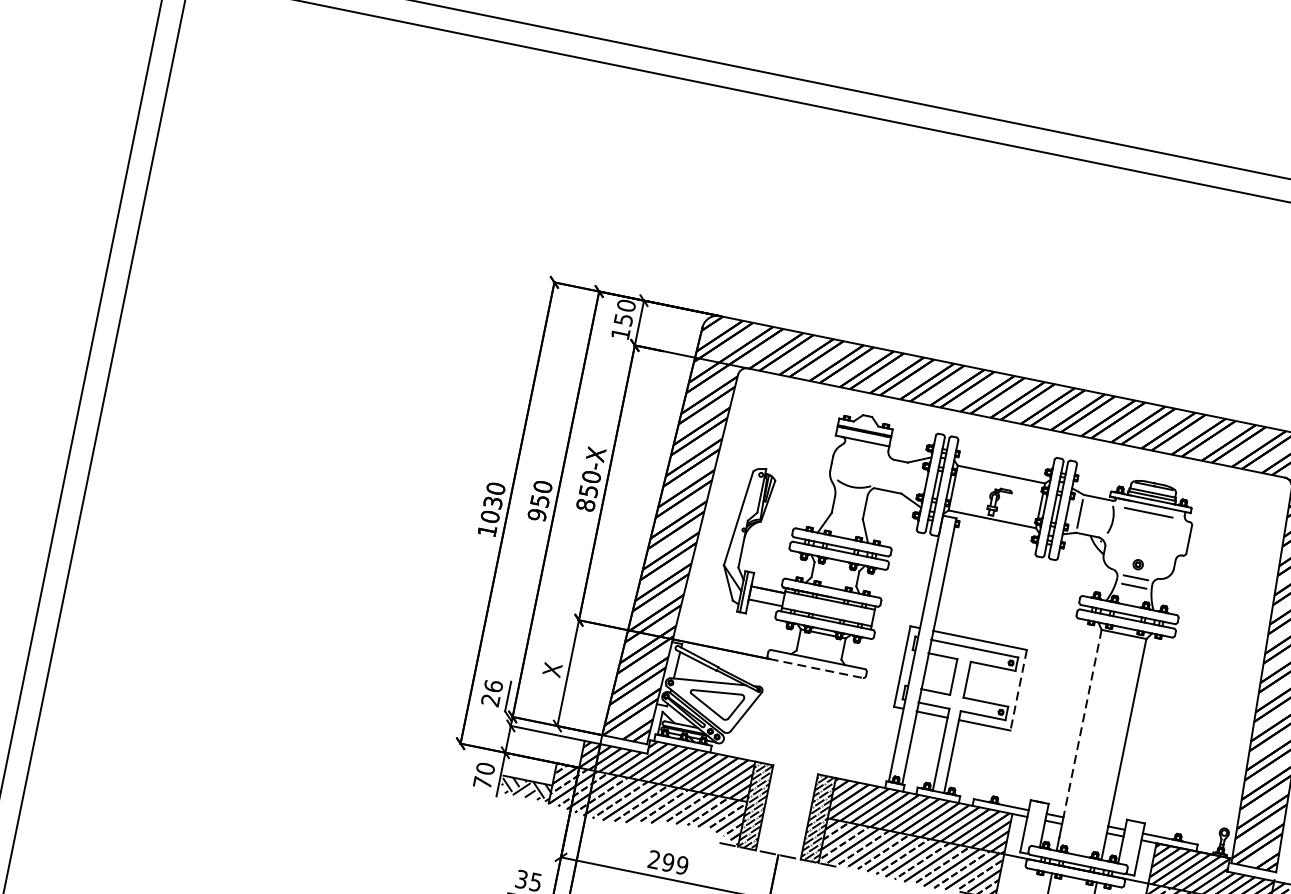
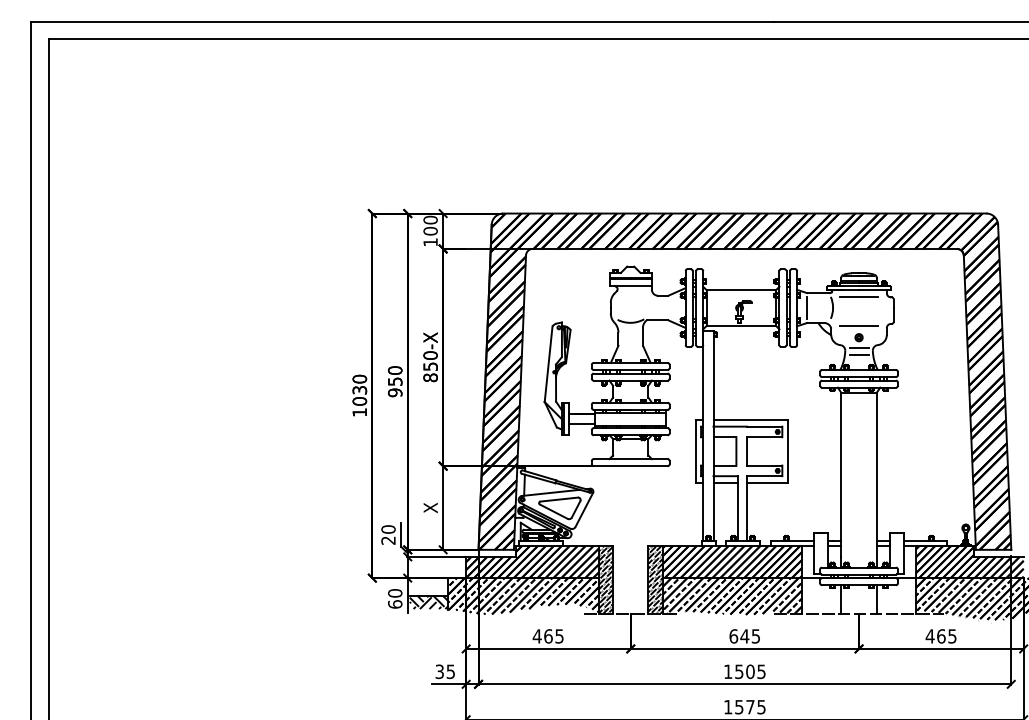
text: (623, 318) -> (430, 230), 150 -> 100
line: (1140, 550) -> (858, 326), added
line: (815, 668) -> (630, 466), dashed -> solid
text: (493, 686) -> (388, 529), 26 -> 20
line: (1018, 690) -> (787, 451), dashed -> solid
line: (1082, 724) -> (841, 467), dashed -> solid
text: (483, 782) -> (395, 604), 70 -> 60
text: (667, 862) -> (547, 636), 299 -> 465

